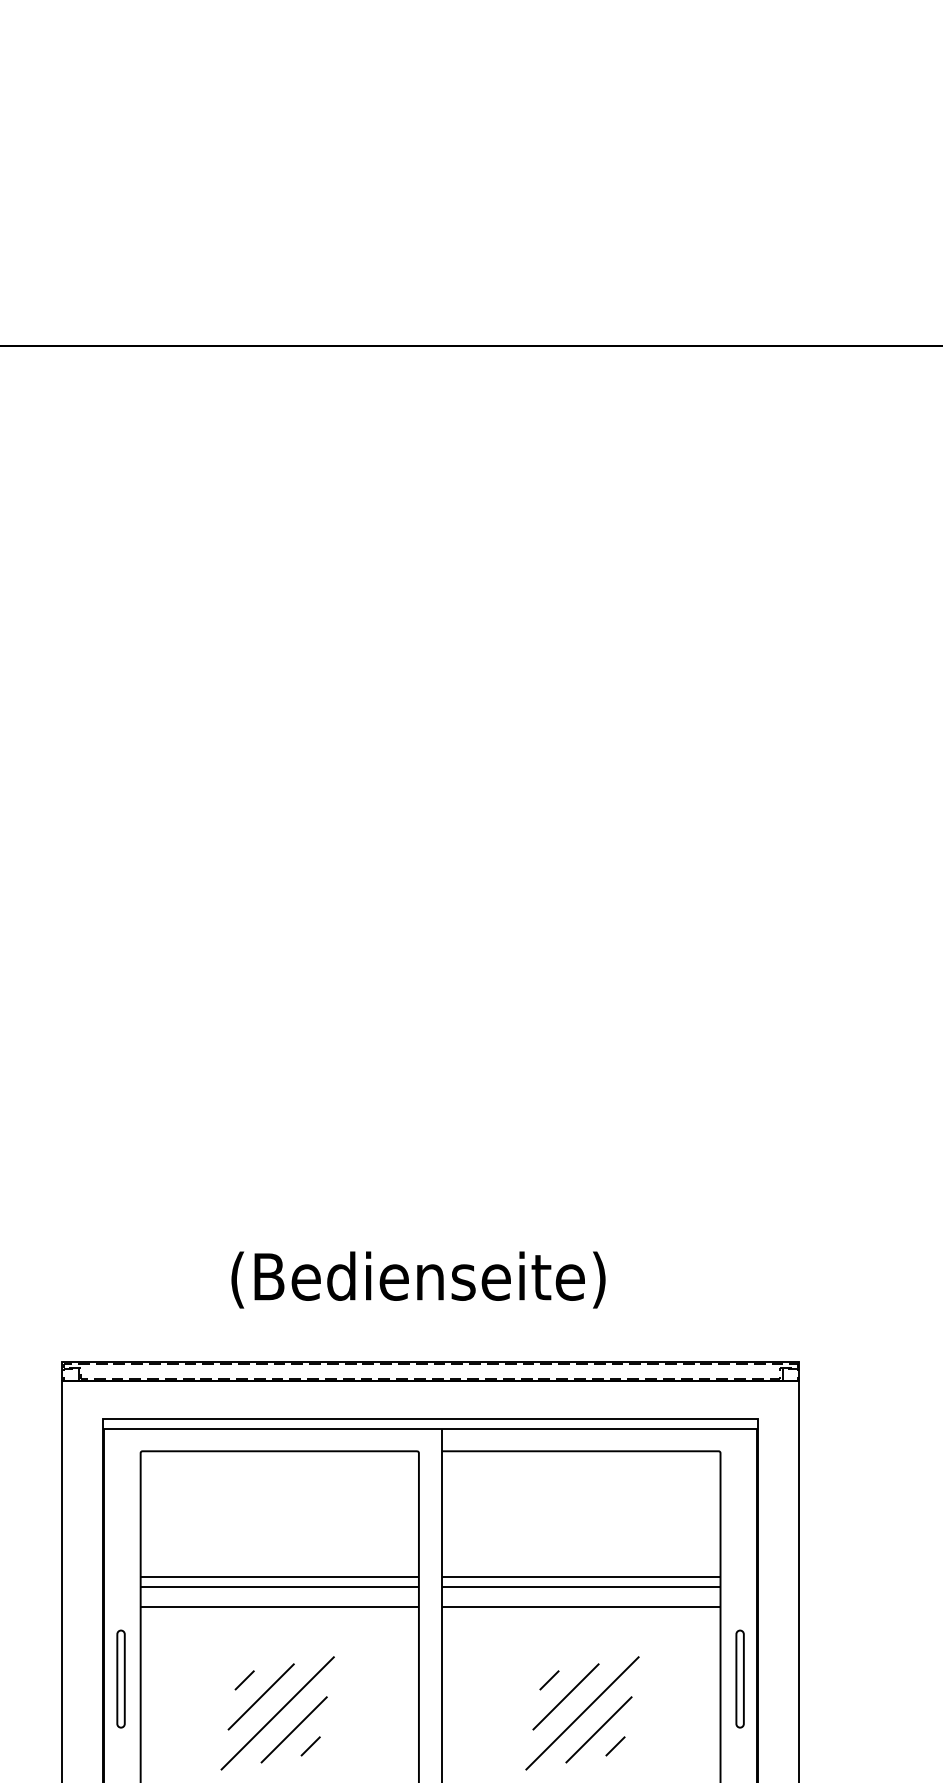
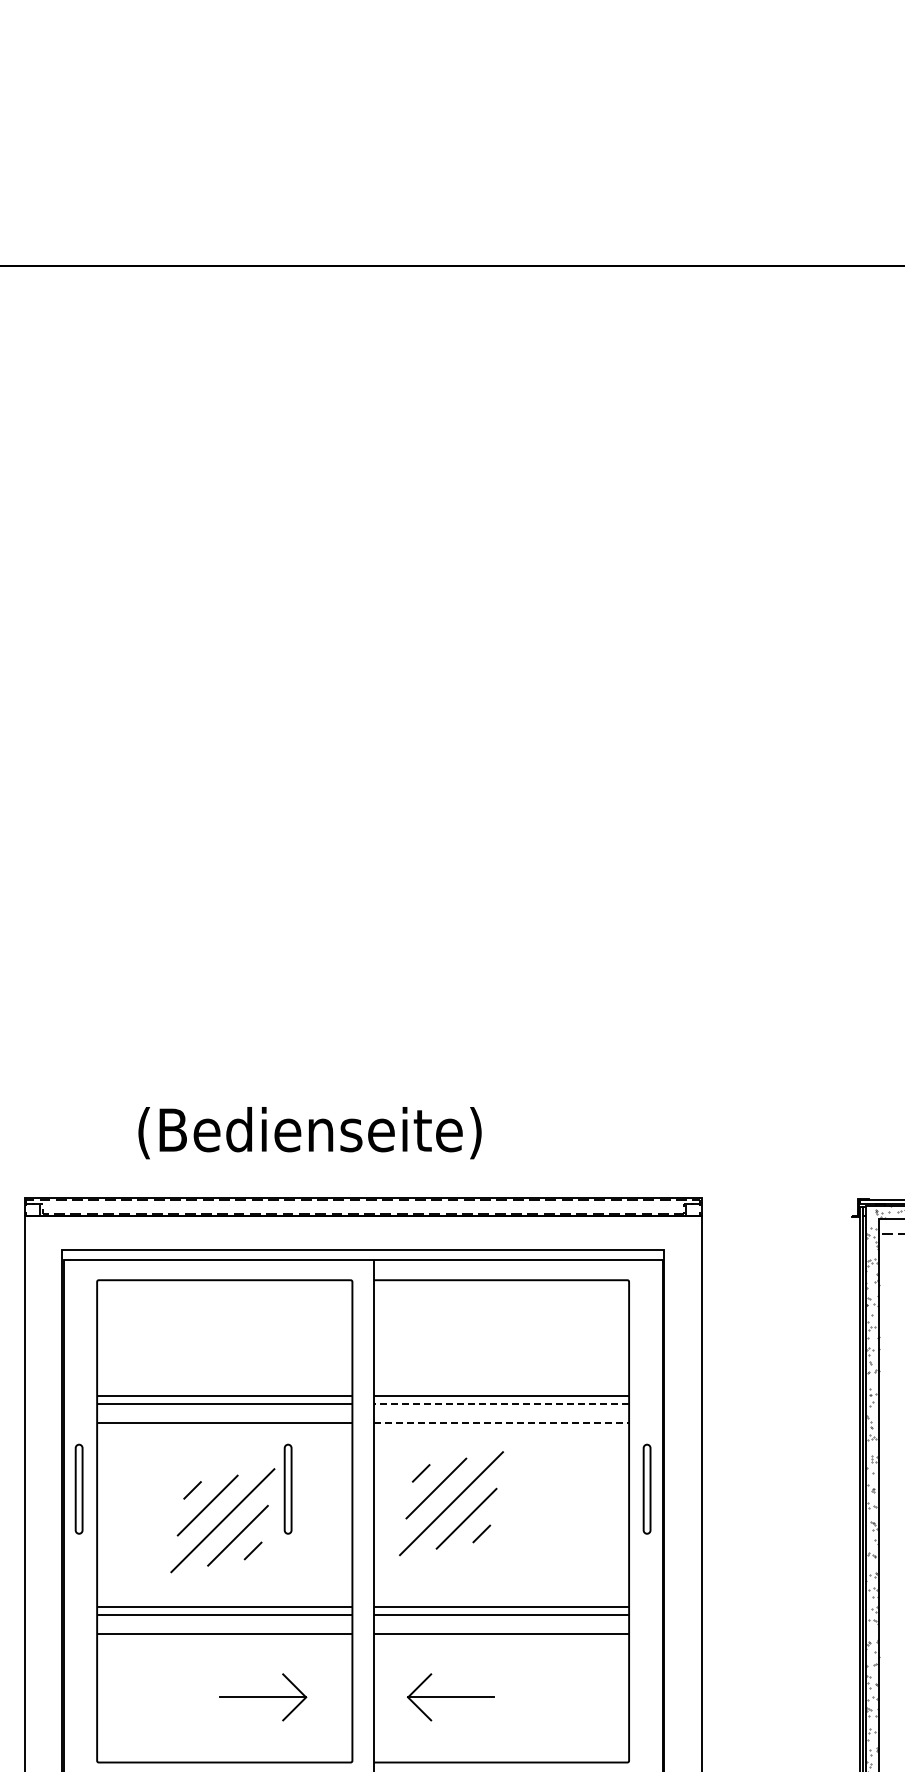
text: (417, 1280) -> (309, 1133), moved
line: (581, 1586) -> (501, 1404), solid -> dashed
line: (581, 1607) -> (501, 1423), solid -> dashed
part: (348, 1678) -> (287, 1488), added
part: (582, 1713) -> (451, 1503), moved

